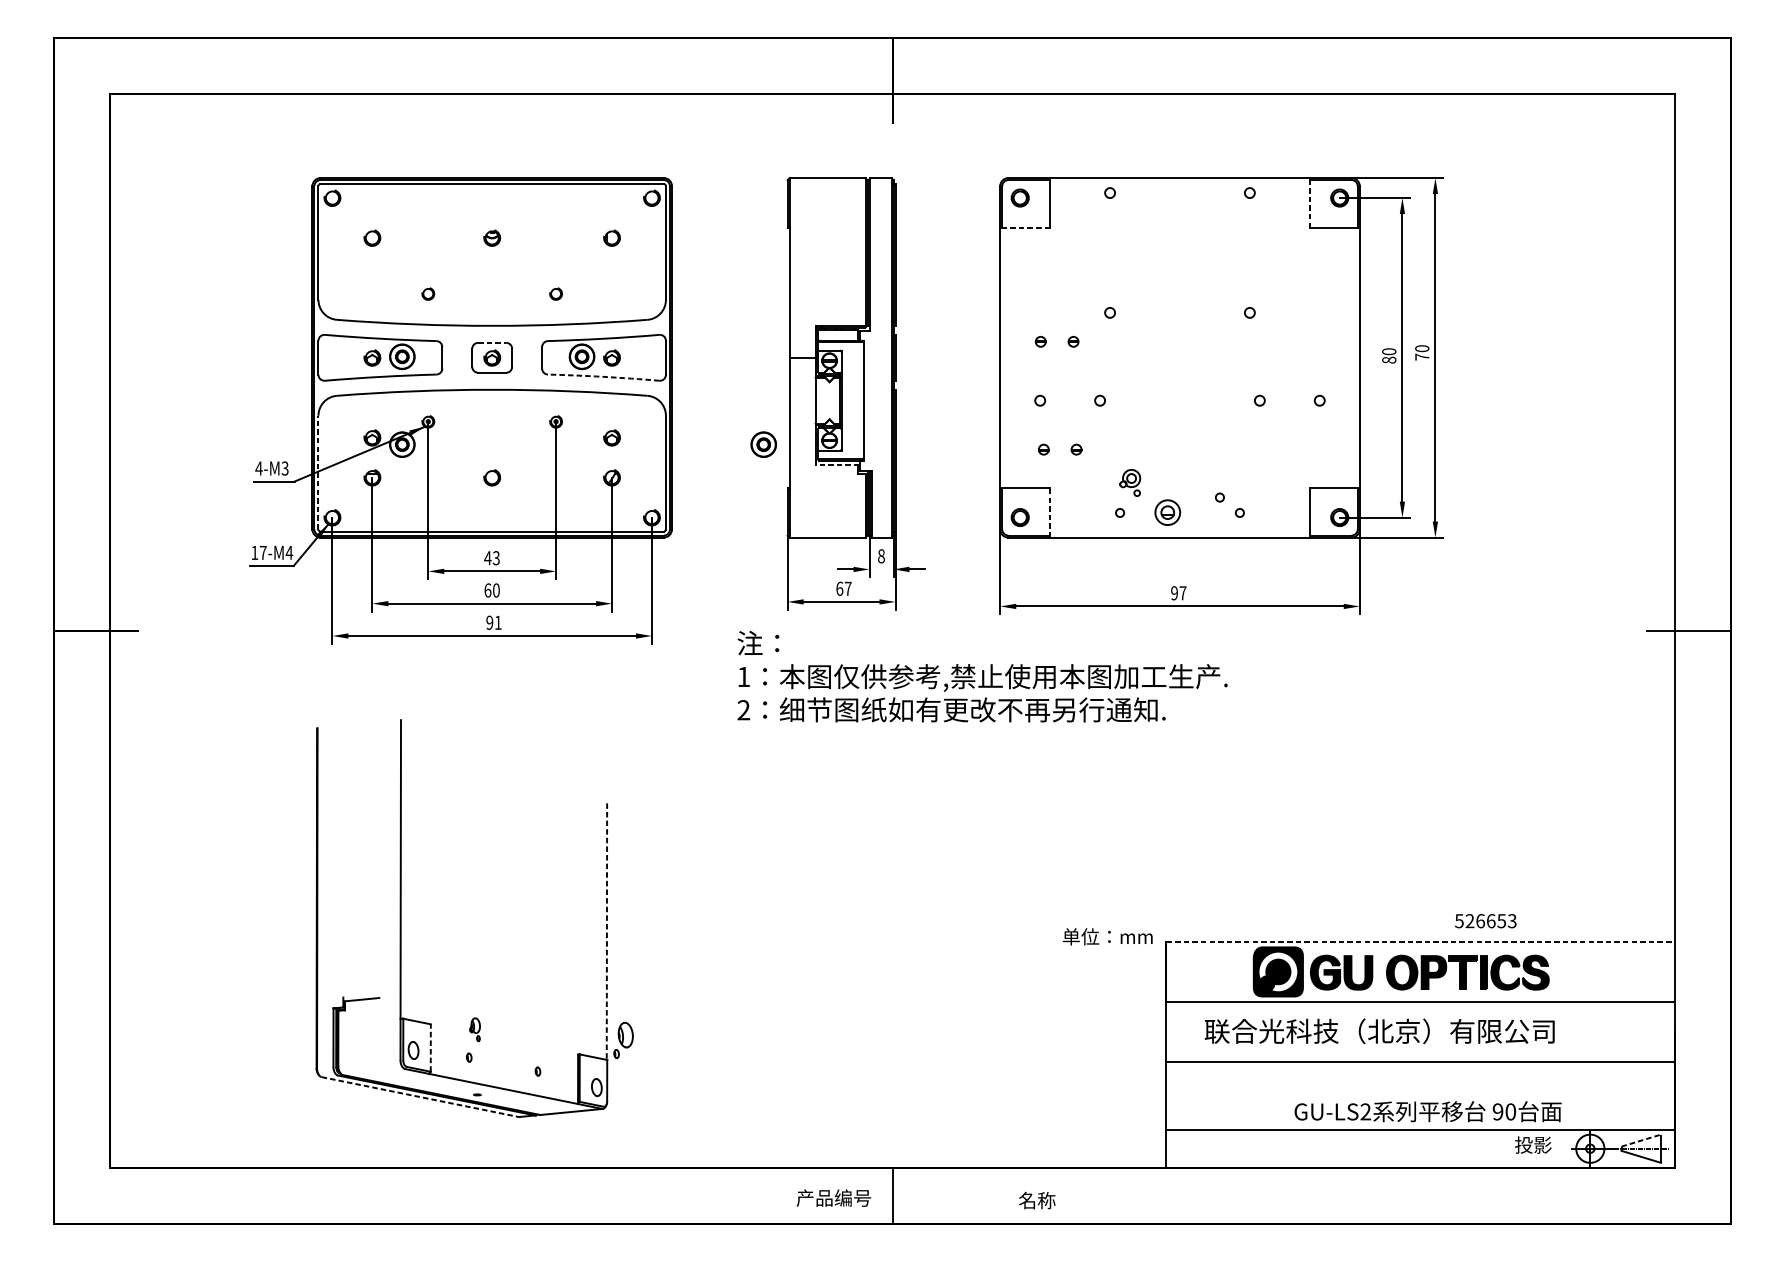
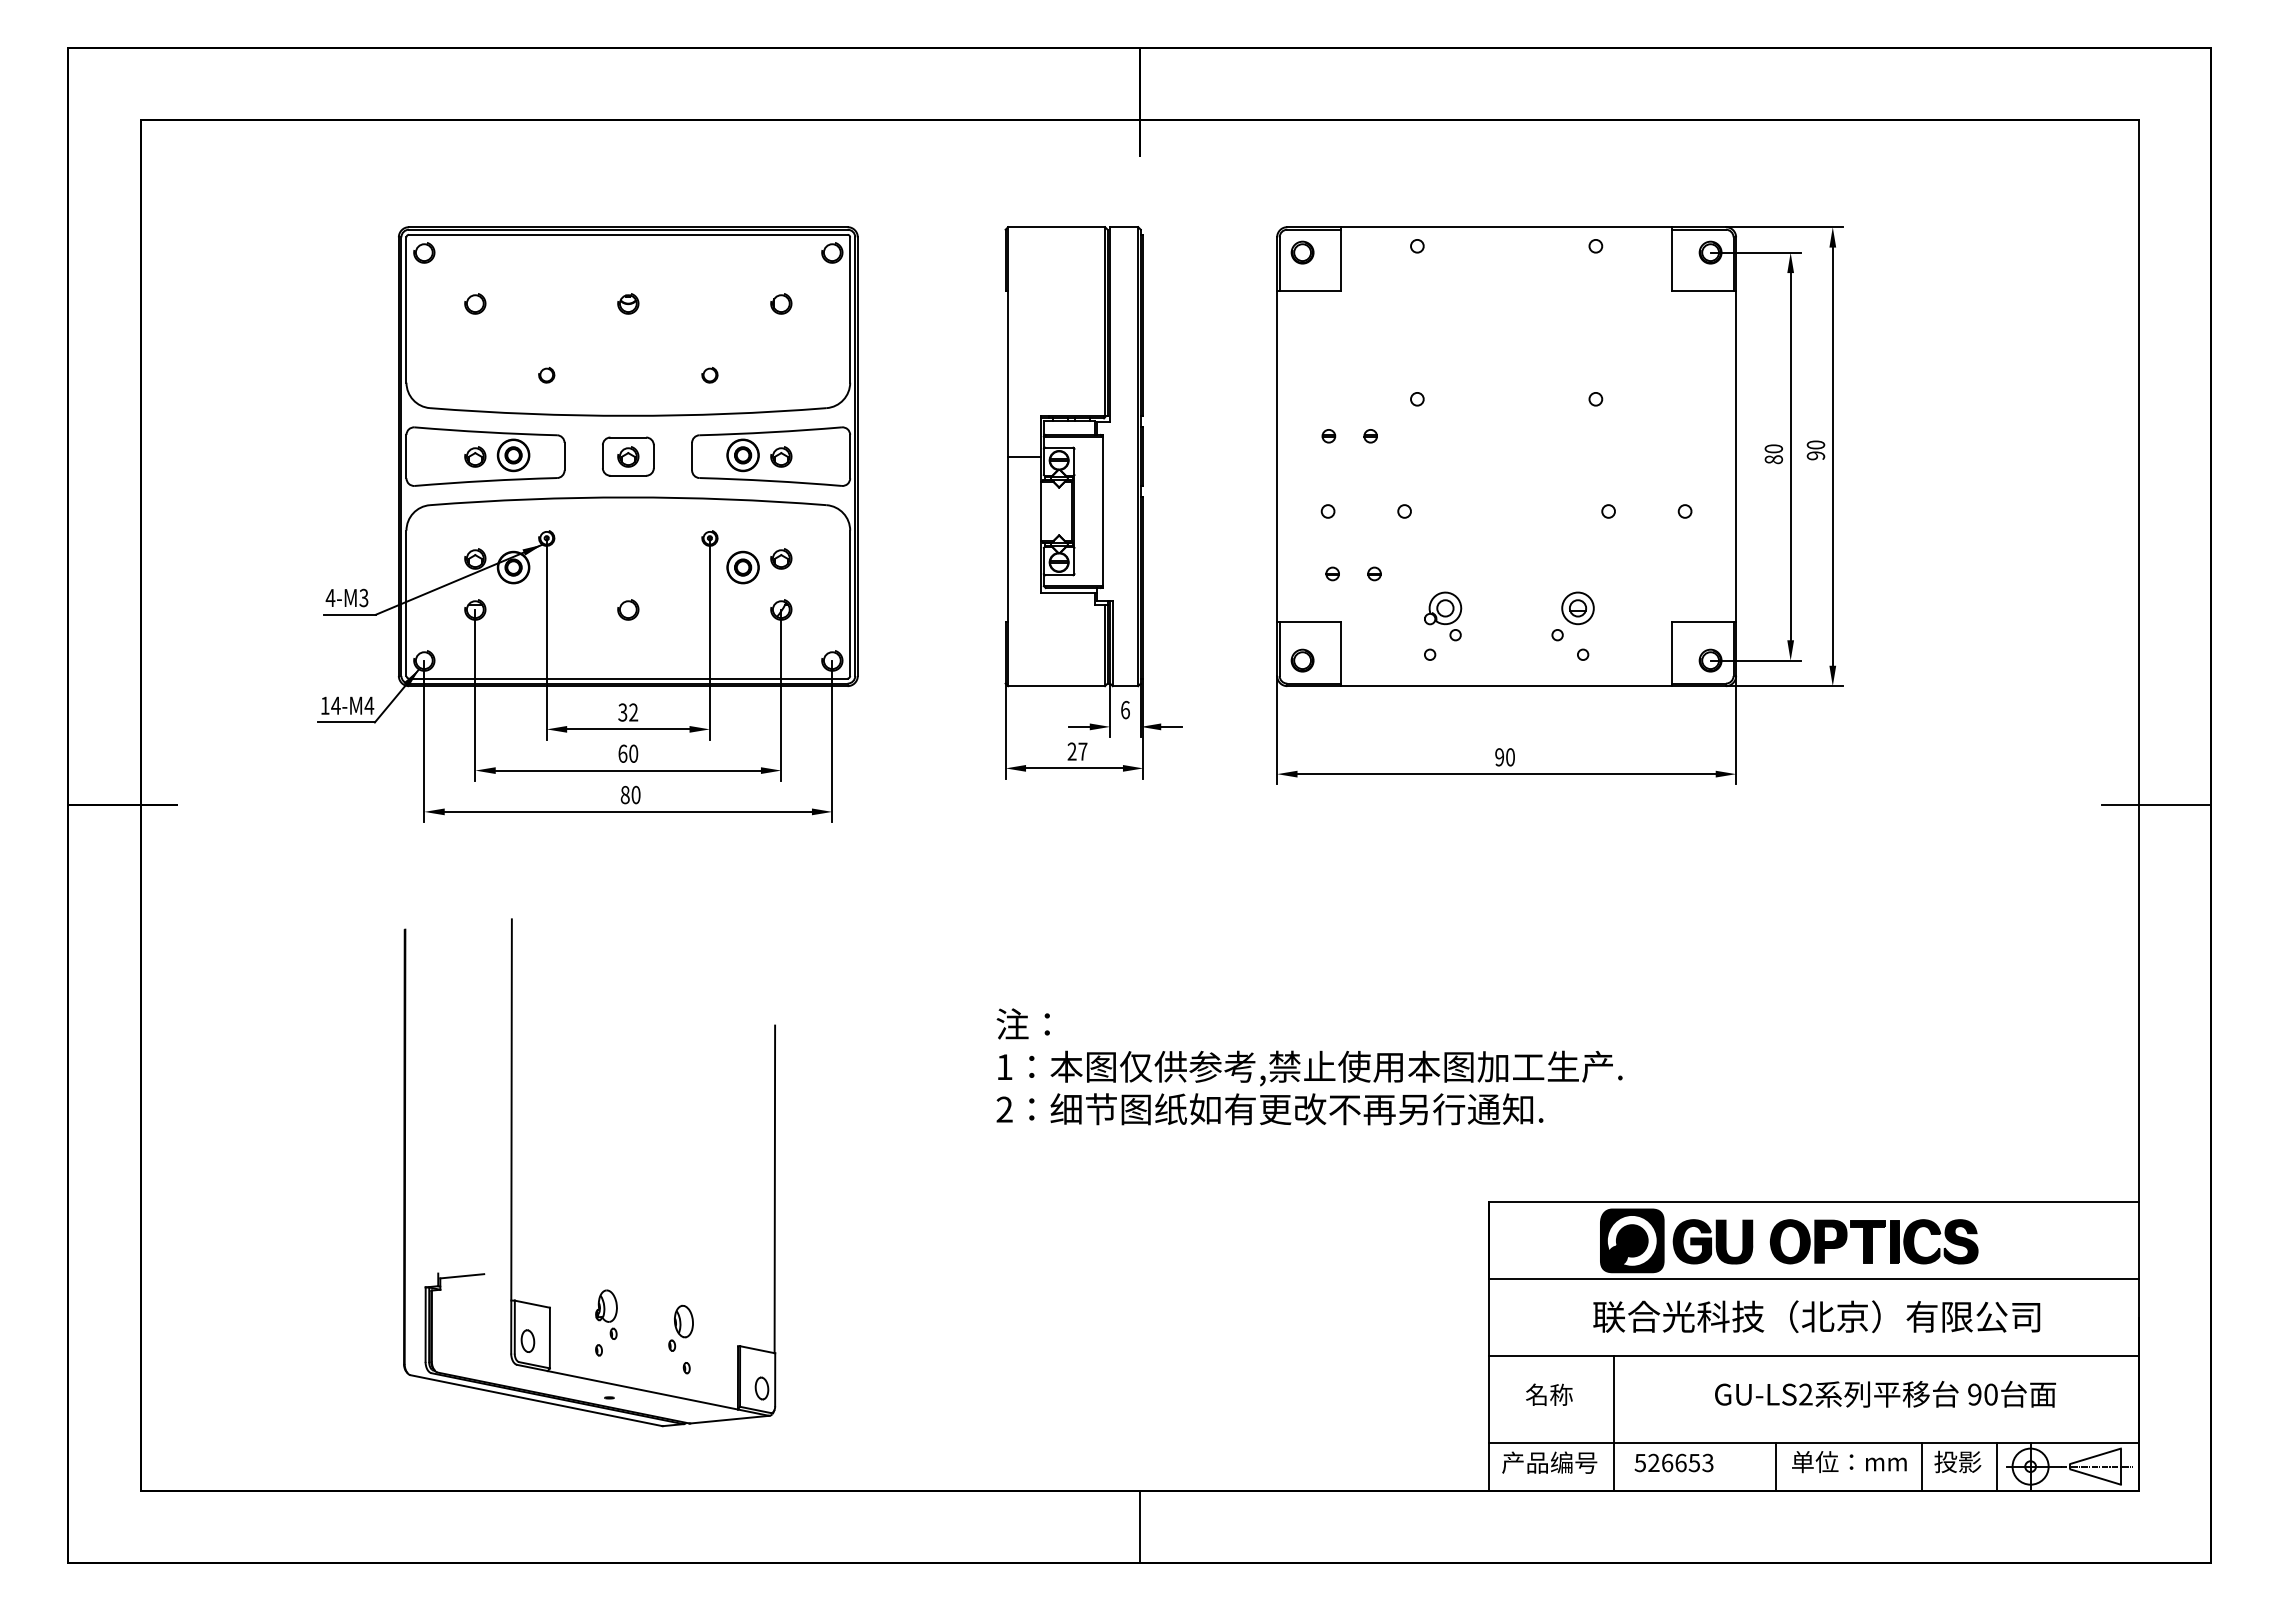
line: (1309, 203) -> (1672, 259), dashed -> solid
line: (1025, 227) -> (1309, 290), dashed -> solid
line: (492, 342) -> (628, 437), dashed -> solid
text: (1421, 356) -> (1815, 455), 70 -> 90
arc: (603, 377) -> (770, 481), dashed -> solid
part: (763, 444) -> (742, 567), moved
line: (836, 464) -> (1068, 593), dashed -> solid
line: (318, 472) -> (406, 603), dashed -> solid
part: (1130, 482) -> (1443, 616), size x1.43
line: (1049, 512) -> (1340, 654), dashed -> solid
part: (1167, 512) -> (1577, 608), moved
text: (262, 552) -> (335, 705), 17-M4 -> 14-M4
text: (881, 556) -> (1125, 710), 8 -> 6
text: (492, 558) -> (628, 712), 43 -> 32
text: (839, 588) -> (1071, 751), 67 -> 27
text: (1183, 593) -> (1510, 757), 97 -> 90
text: (493, 622) -> (630, 794), 91 -> 80
text: (982, 676) -> (1309, 1066), moved
text: (1485, 920) -> (1673, 1462), moved
line: (606, 931) -> (774, 1189), dashed -> solid
text: (1107, 937) -> (1849, 1462), moved
line: (1420, 941) -> (1813, 1202), dashed -> solid
part: (475, 1029) -> (606, 1314), size x1.67
text: (1379, 1031) -> (1816, 1316), moved
part: (623, 1039) -> (680, 1327), moved
line: (430, 1047) -> (549, 1337), dashed -> solid
line: (420, 1096) -> (536, 1400), dashed -> solid
text: (1428, 1111) -> (1885, 1394), moved
line: (1263, 1114) -> (1613, 1423), added
line: (1641, 1140) -> (2096, 1456), dashed -> solid
line: (1391, 1148) -> (1776, 1466), added
line: (1504, 1148) -> (1921, 1466), added
line: (1563, 1148) -> (1996, 1466), added
text: (833, 1197) -> (1549, 1462), moved
text: (1037, 1200) -> (1549, 1394), moved

